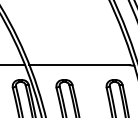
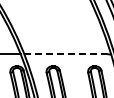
line: (79, 65) -> (65, 54), solid -> dashed

